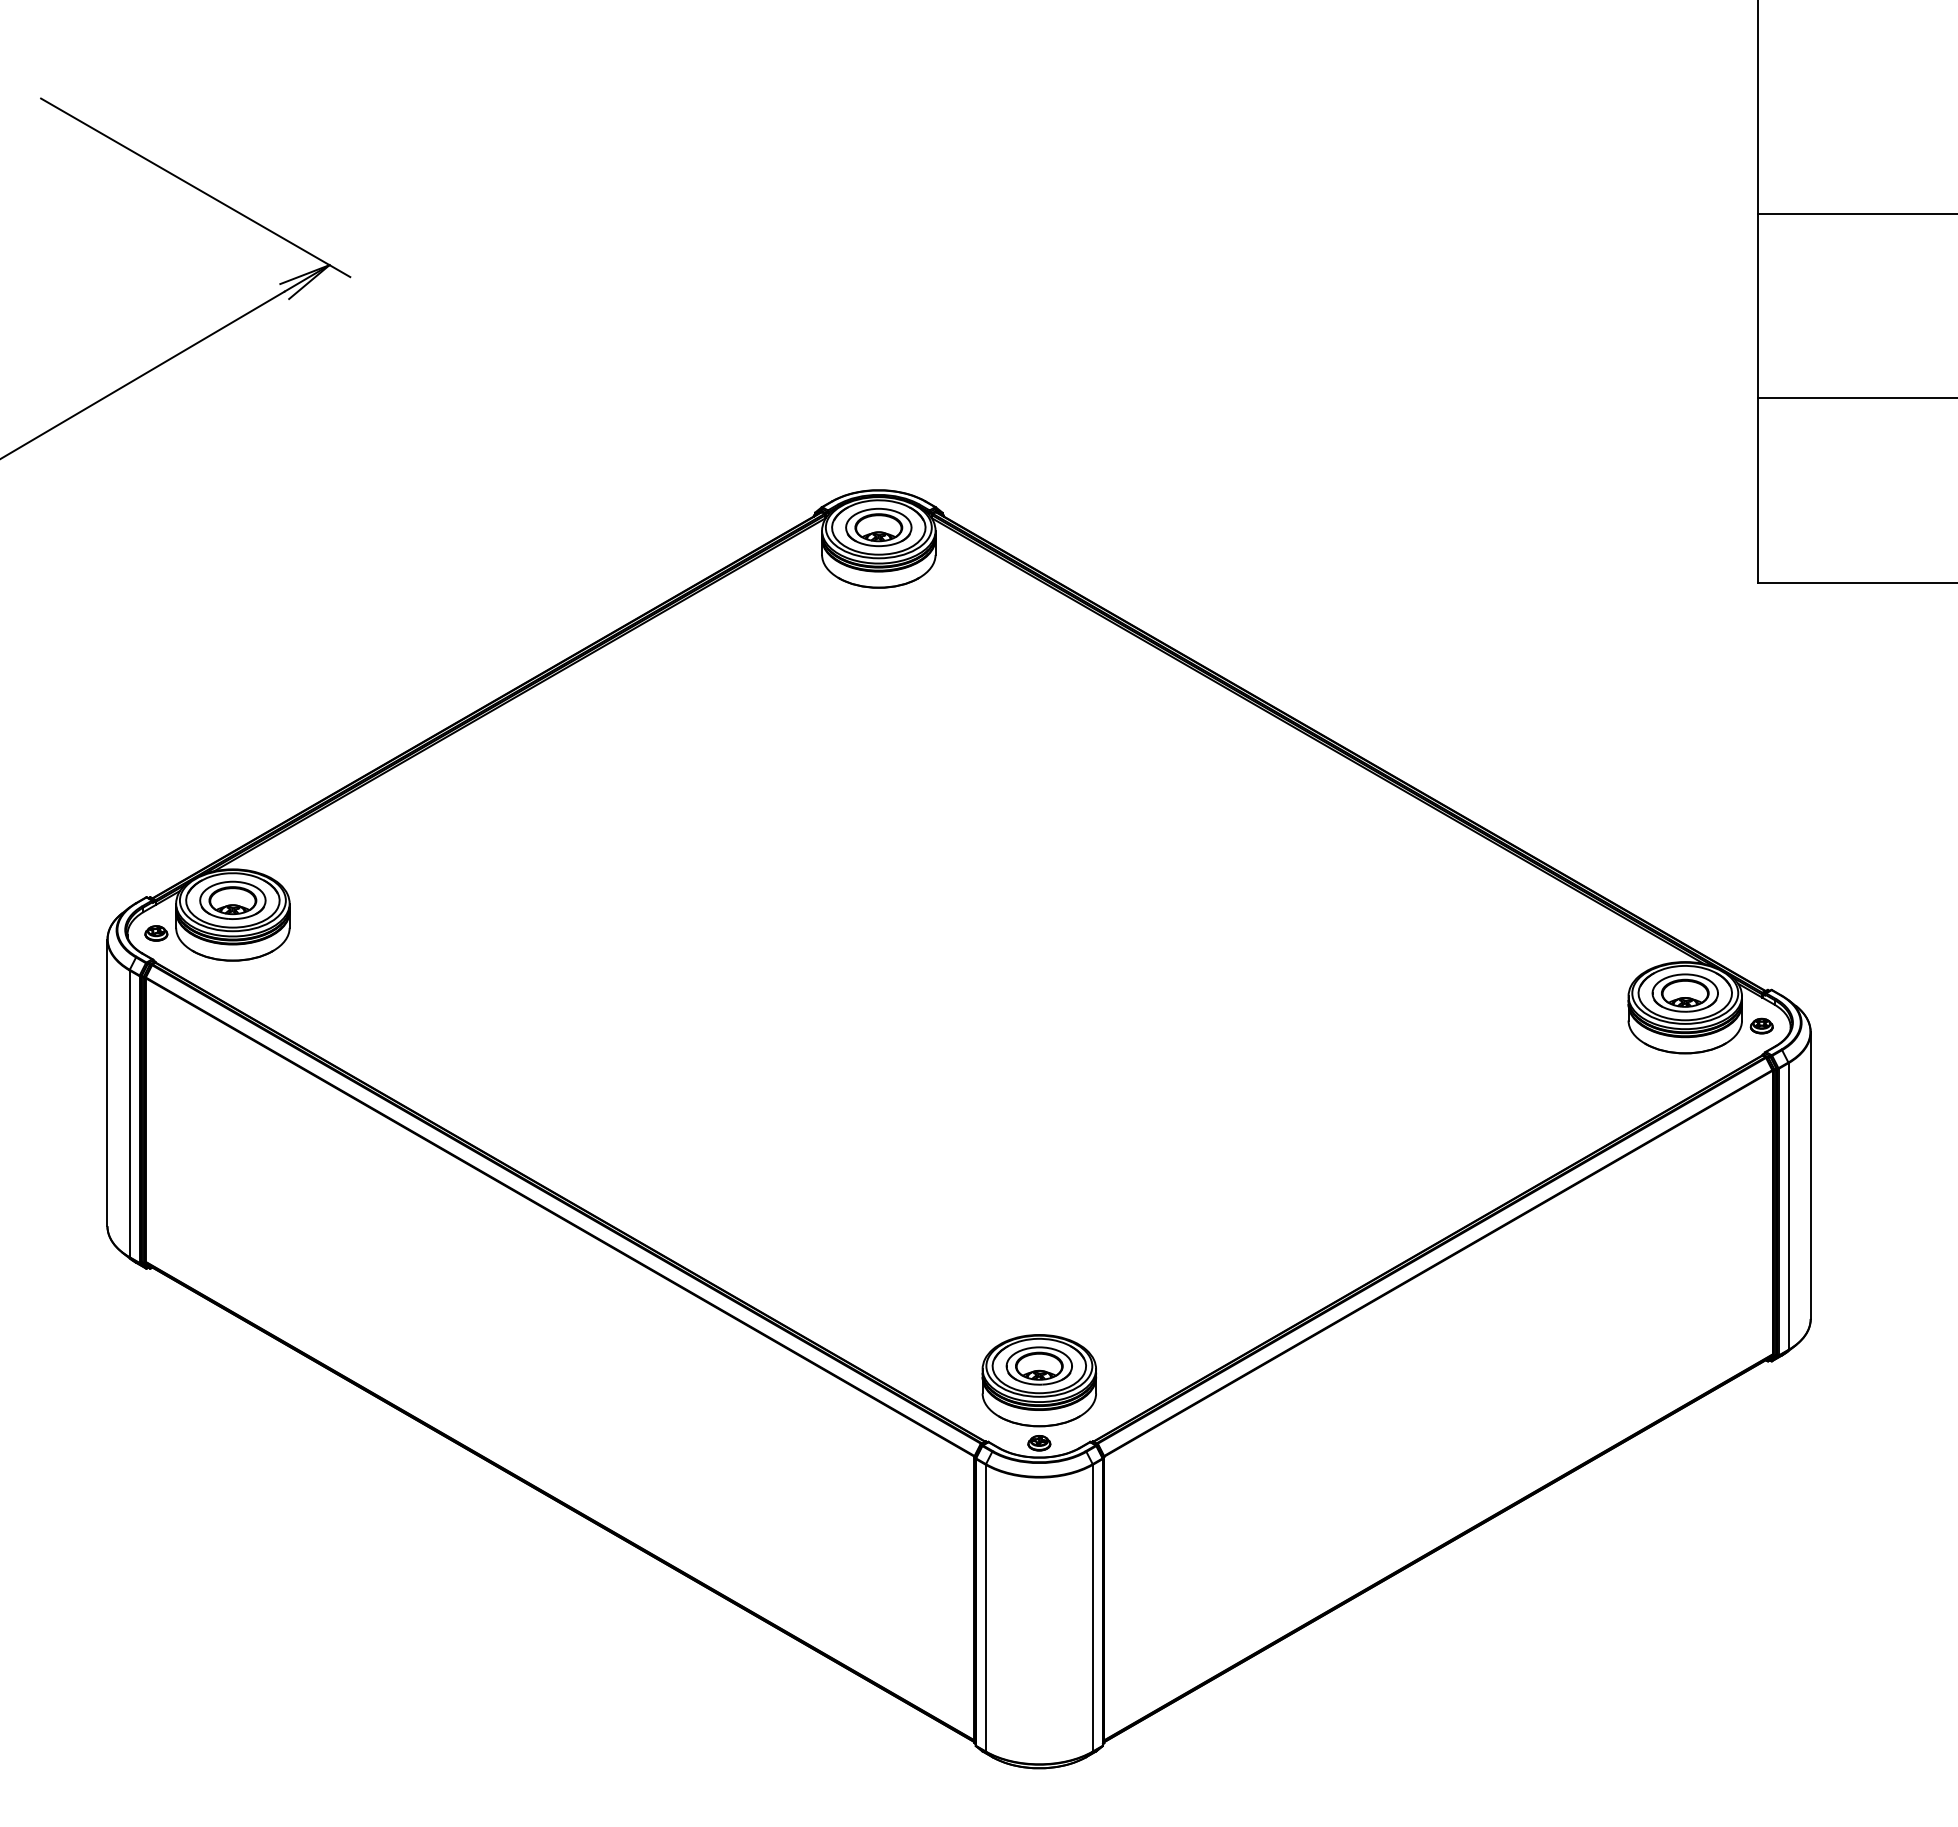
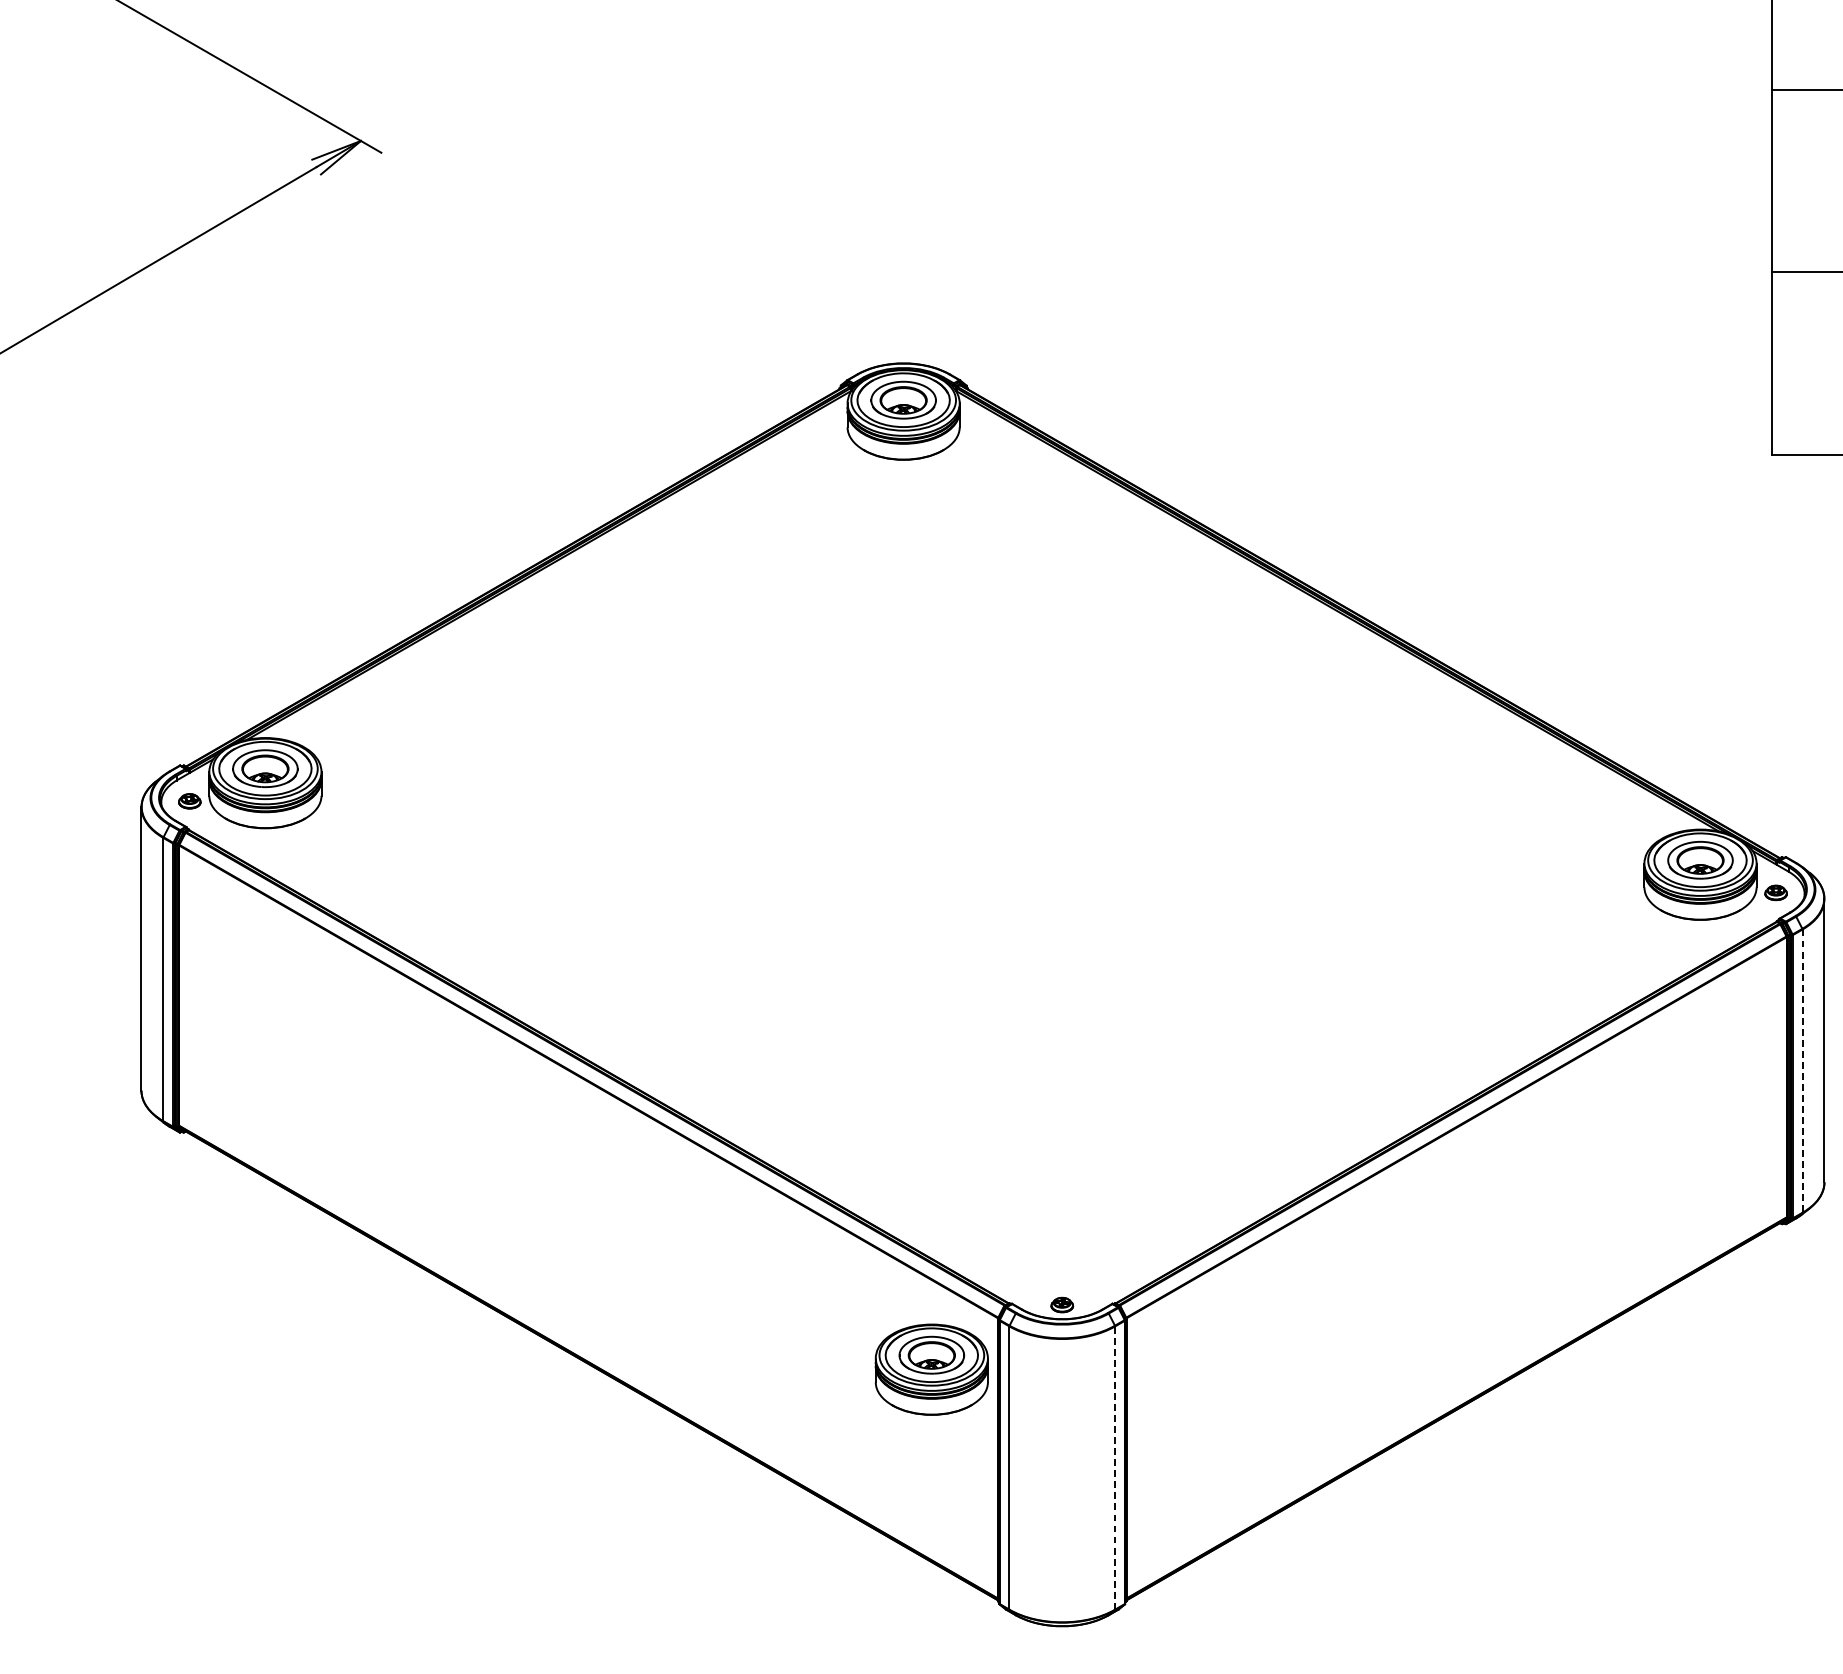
line: (1788, 1207) -> (1802, 1072), solid -> dashed
part: (1039, 1380) -> (931, 1369), moved
line: (1092, 1607) -> (1114, 1467), solid -> dashed

